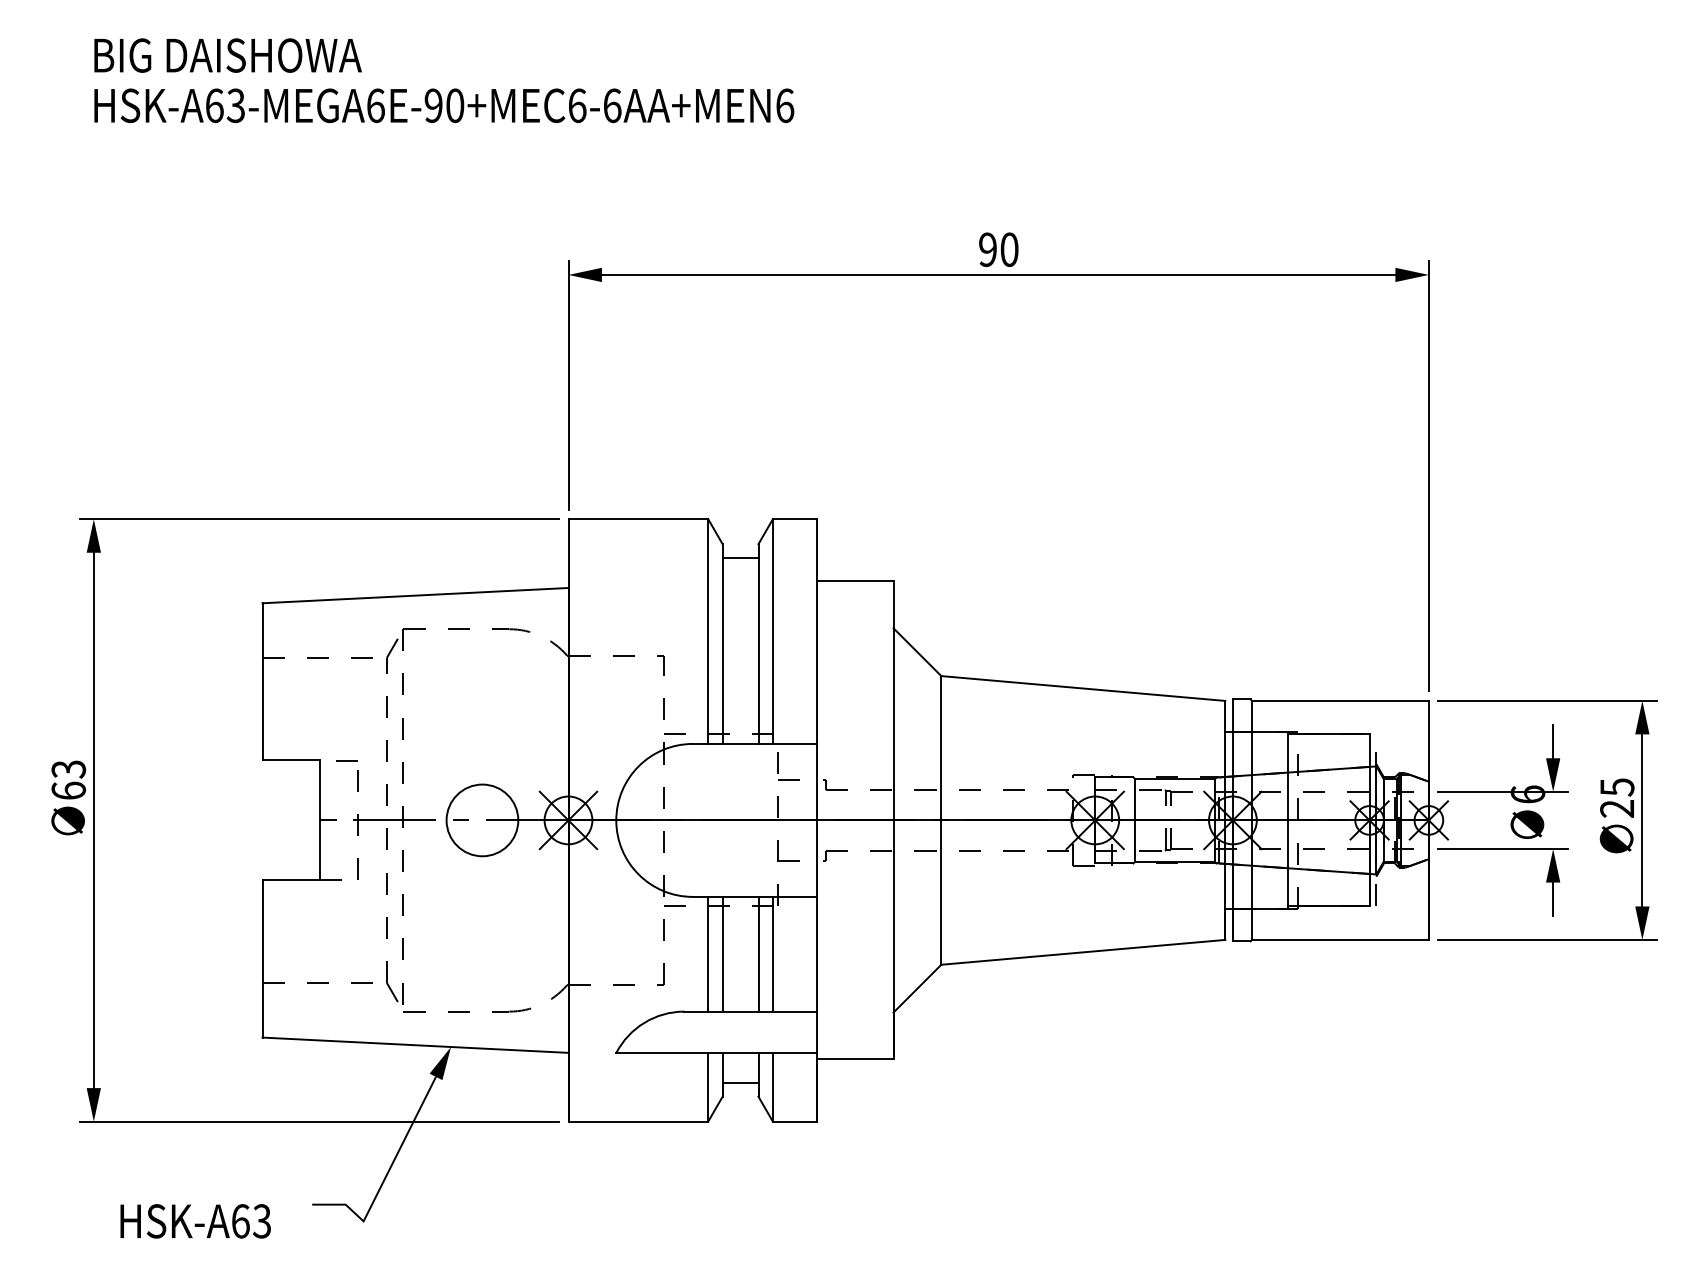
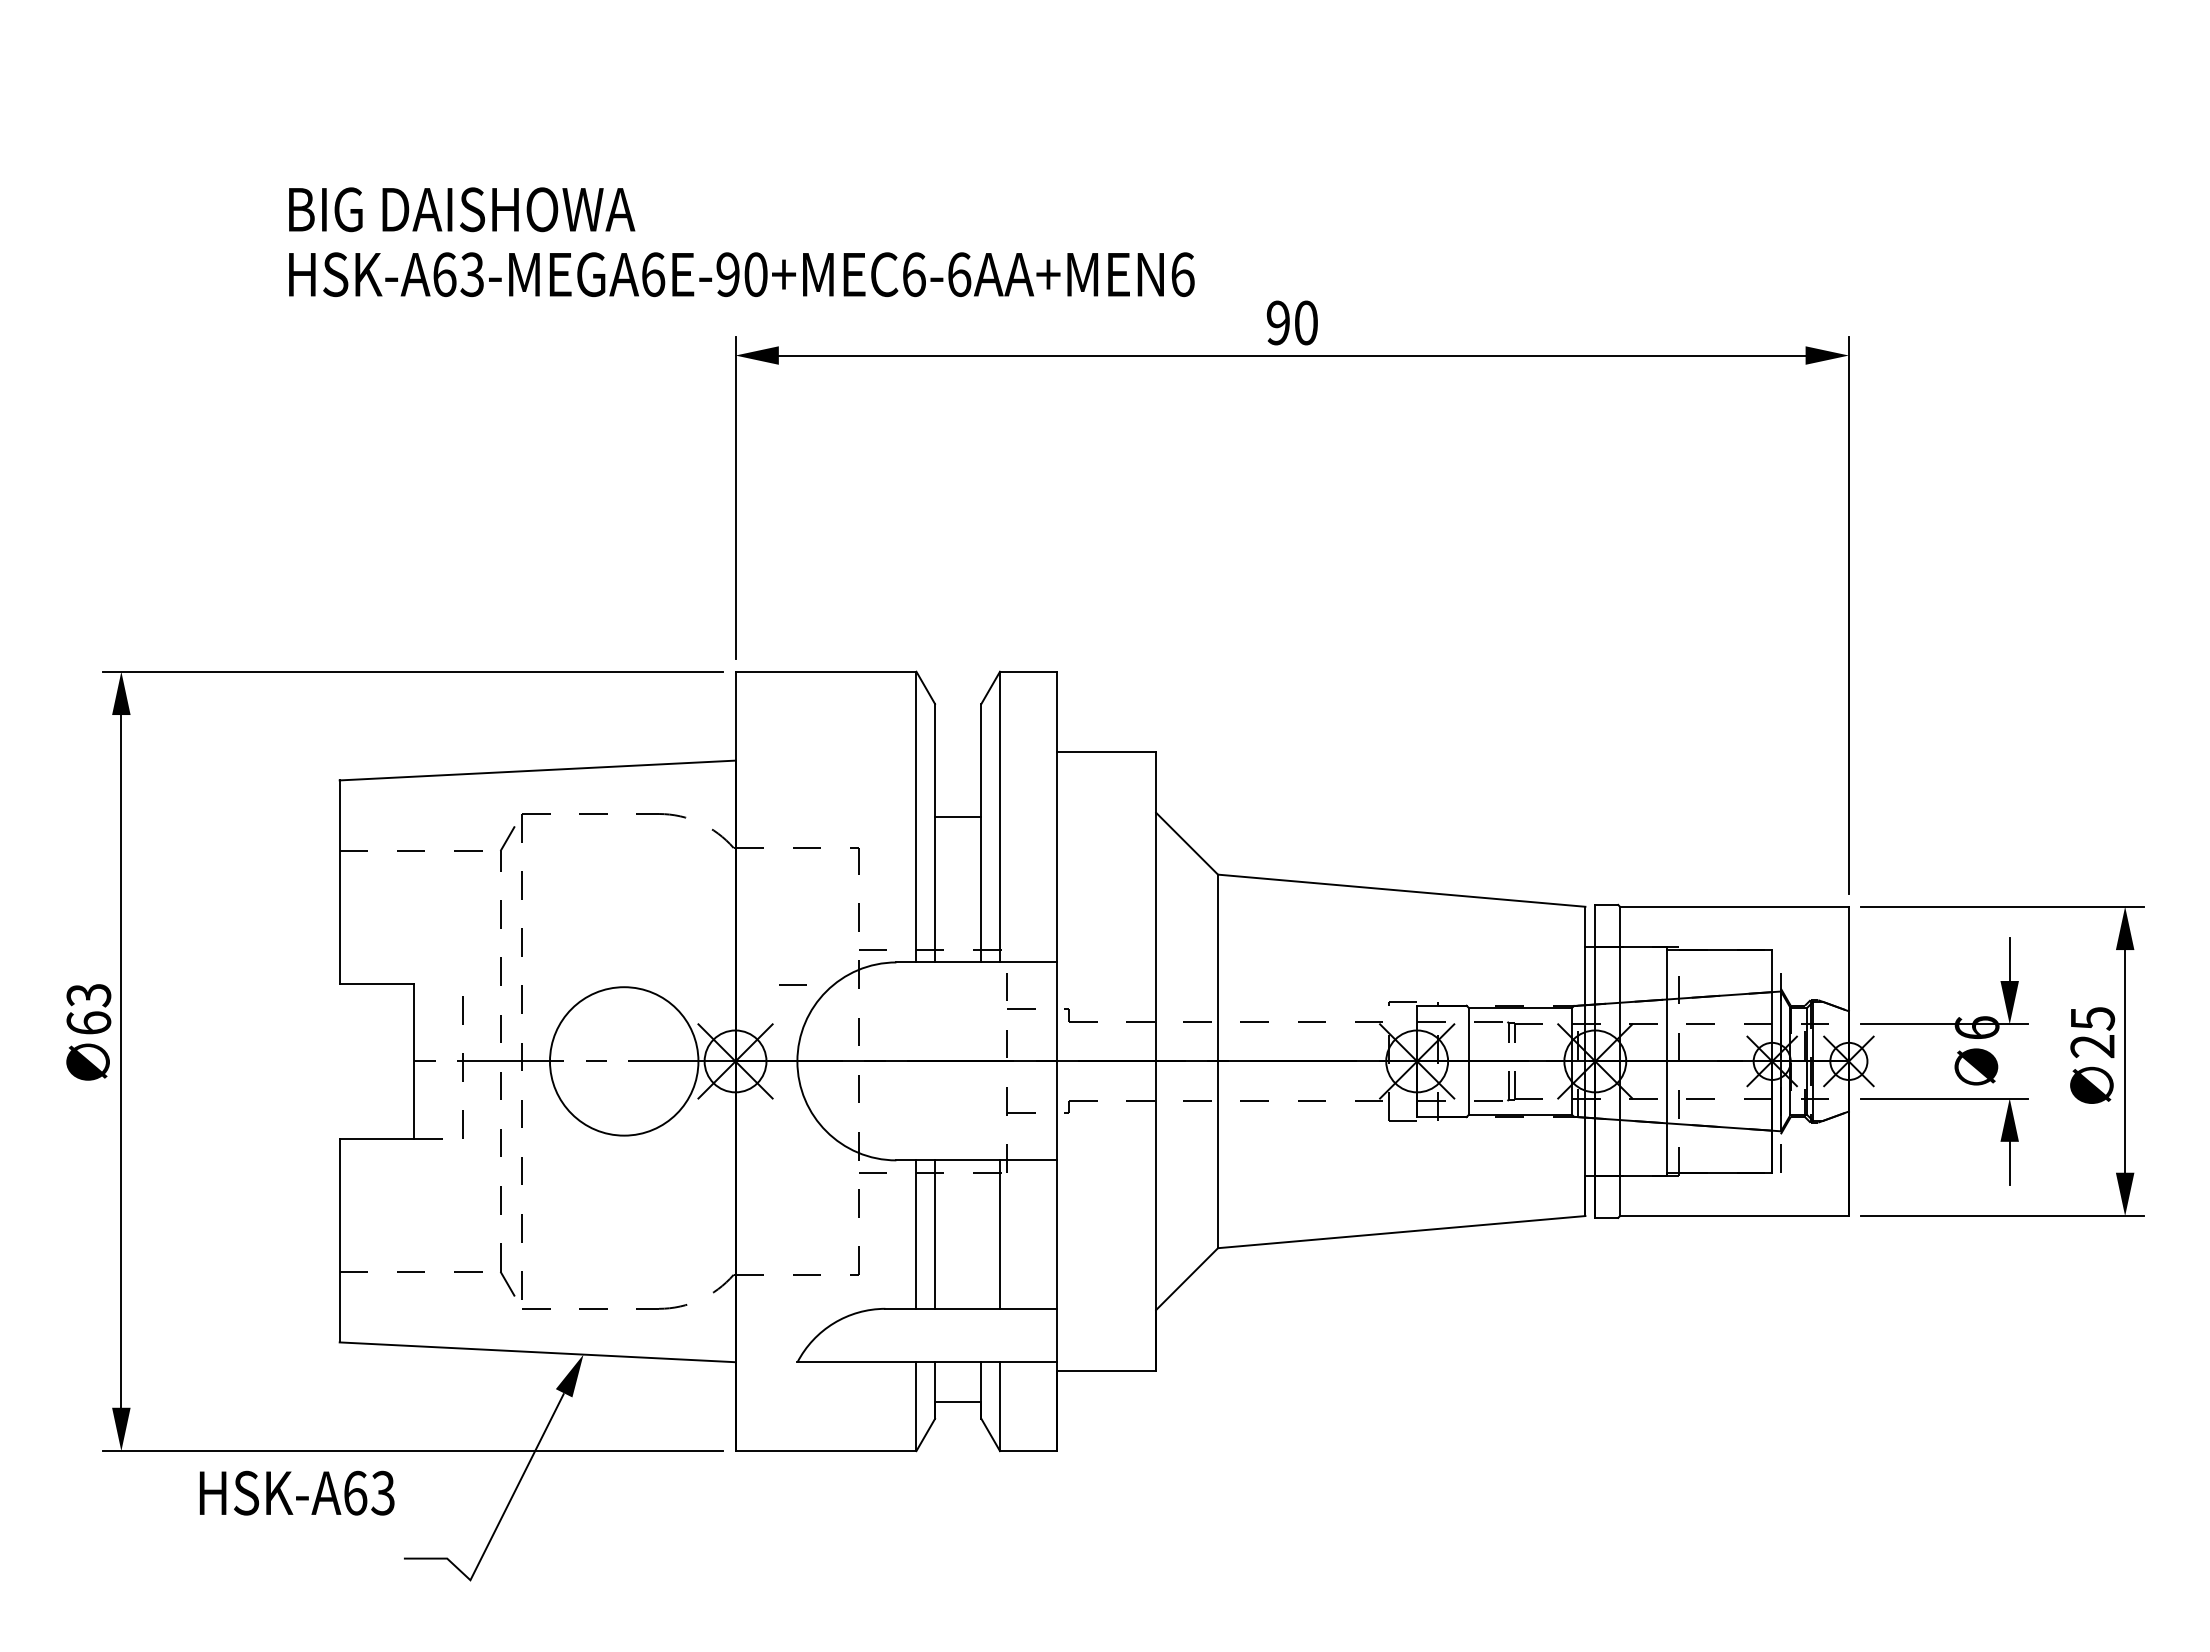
text: (444, 80) -> (741, 242), moved
line: (740, 557) -> (958, 817), moved
line: (346, 760) -> (792, 984), moved
circle: (481, 820) -> (623, 1061), size x1.6
line: (758, 954) -> (981, 1234), removed
text: (195, 1220) -> (296, 1492), moved

